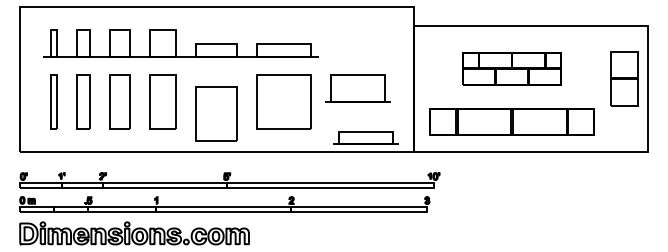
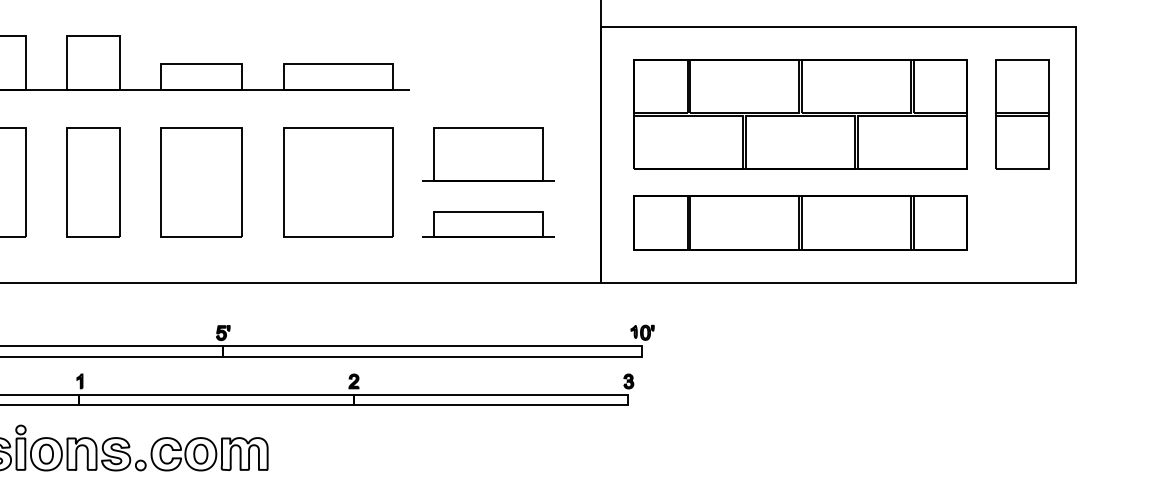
part: (511, 68) -> (799, 113), size x1.67
part: (624, 78) -> (1022, 113), moved
part: (216, 113) -> (201, 180), moved
part: (365, 137) -> (487, 223), moved

